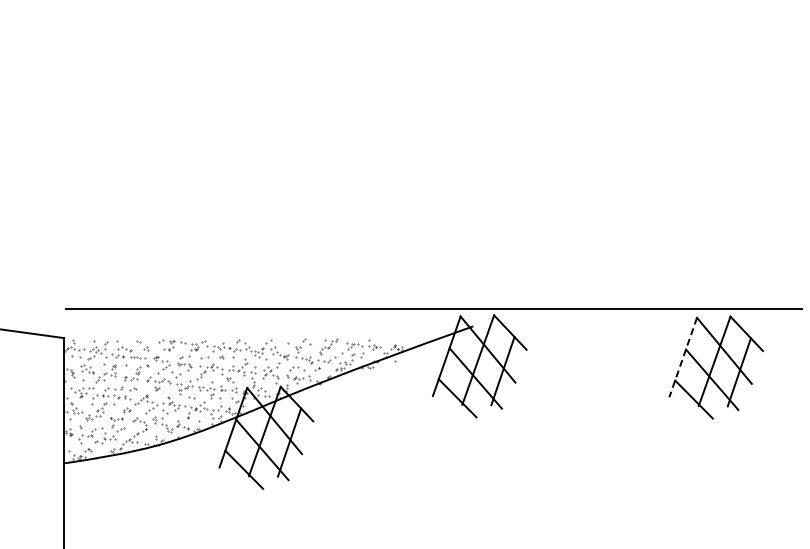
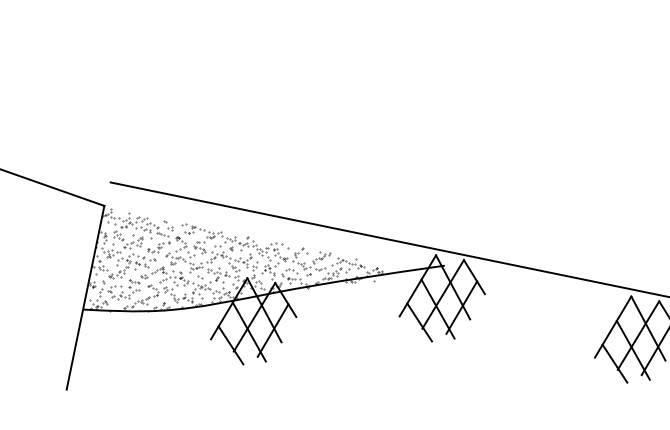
line: (683, 358) -> (613, 327), dashed -> solid
hatch: (218, 394) -> (222, 278), added

